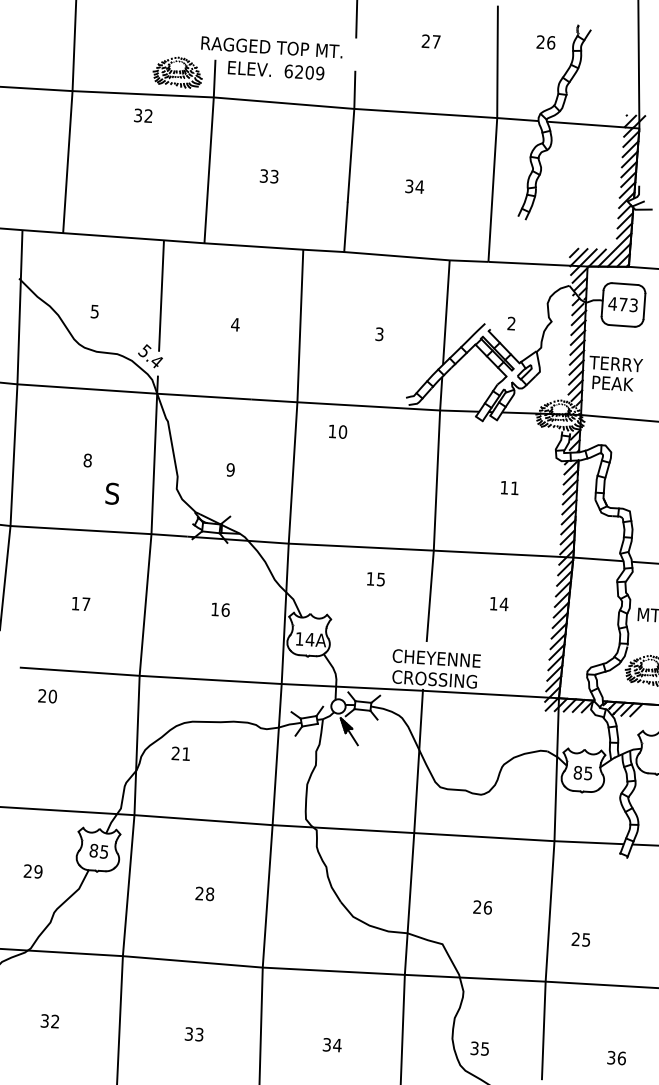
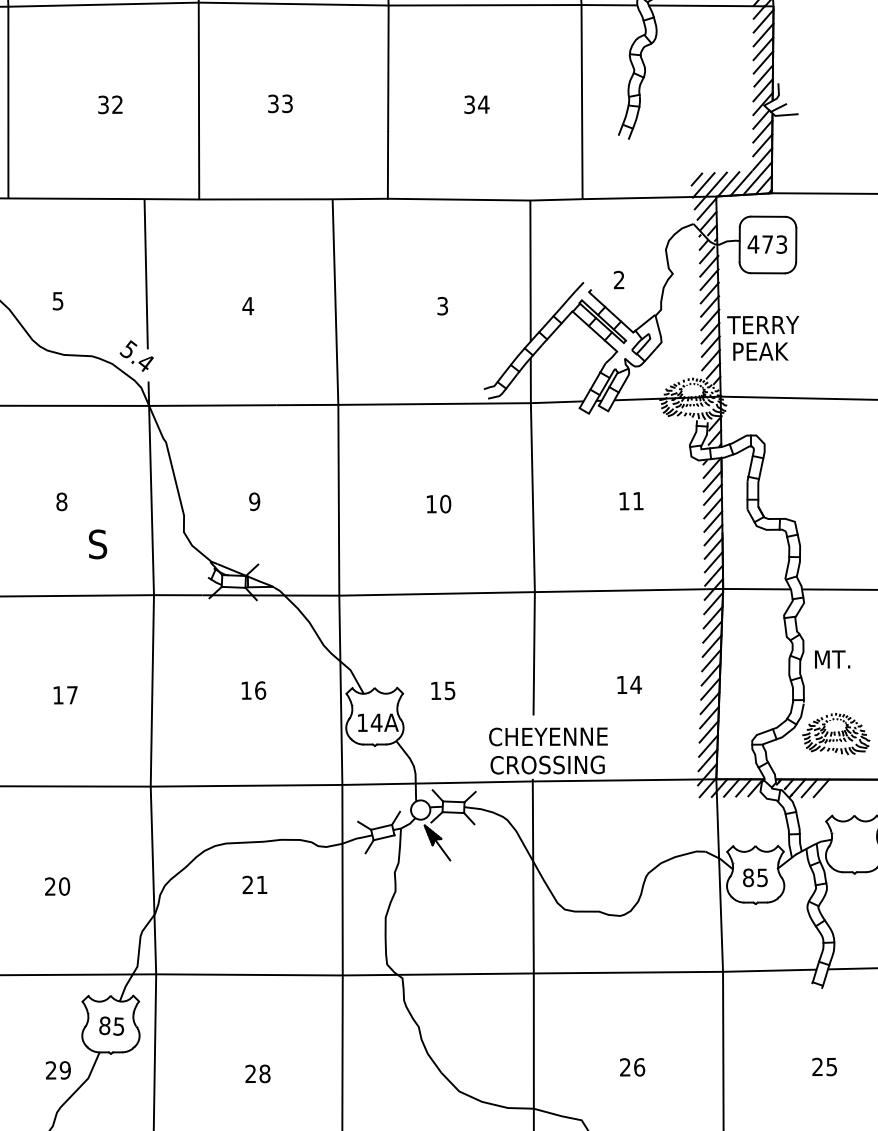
text: (143, 115) -> (110, 104), moved
text: (338, 431) -> (439, 503), moved
text: (375, 579) -> (442, 691), moved
text: (499, 604) -> (629, 685), moved
text: (47, 696) -> (57, 886), moved
text: (180, 753) -> (254, 884), moved
text: (32, 871) -> (57, 1070), moved
text: (580, 939) -> (823, 1066), moved

